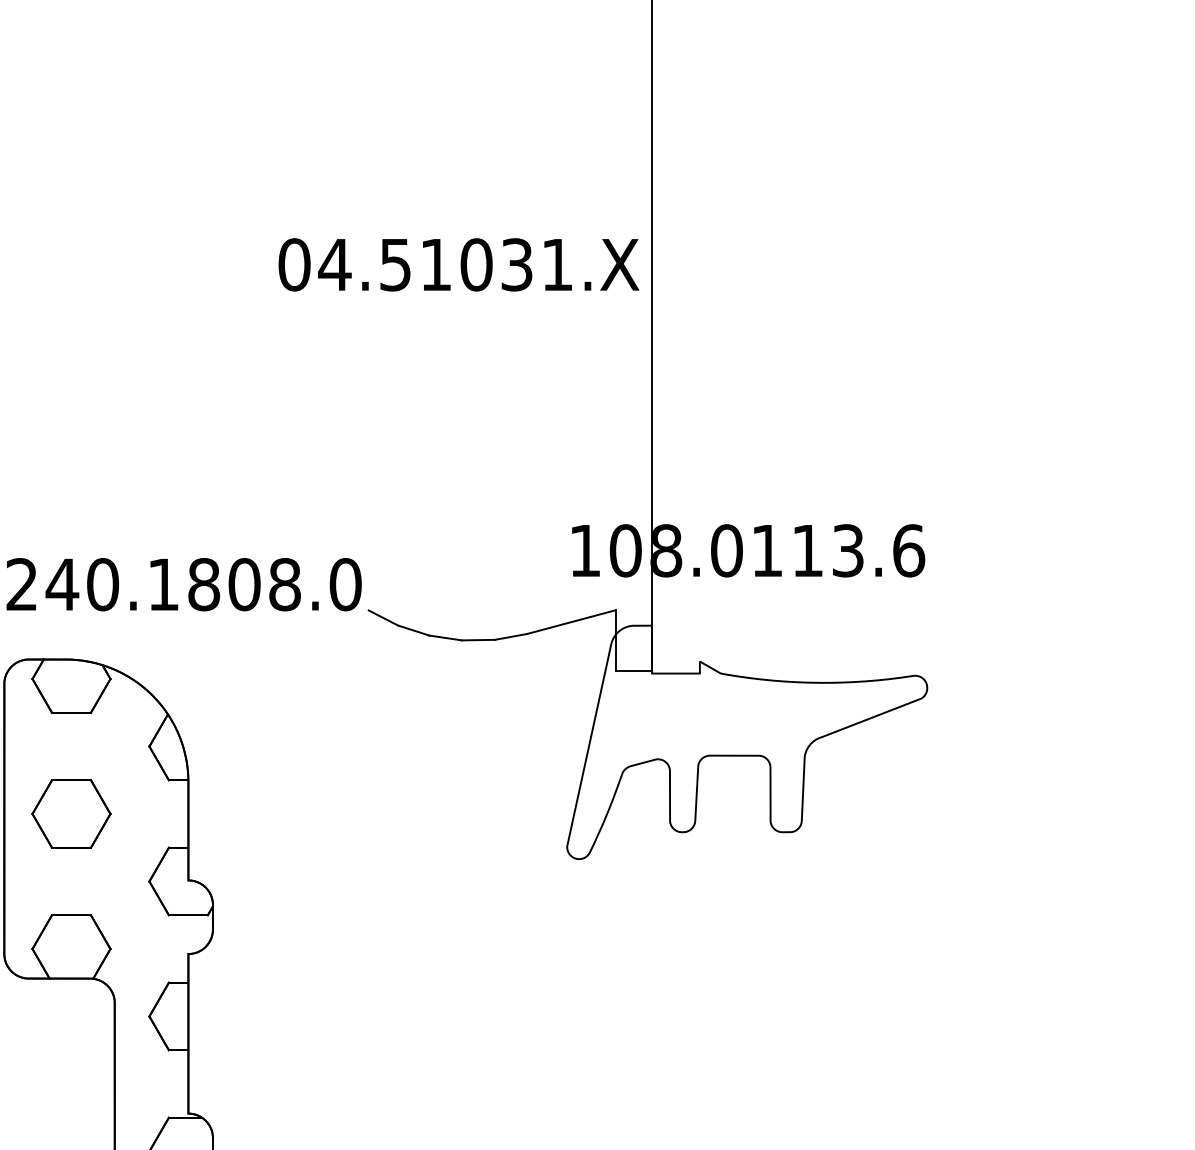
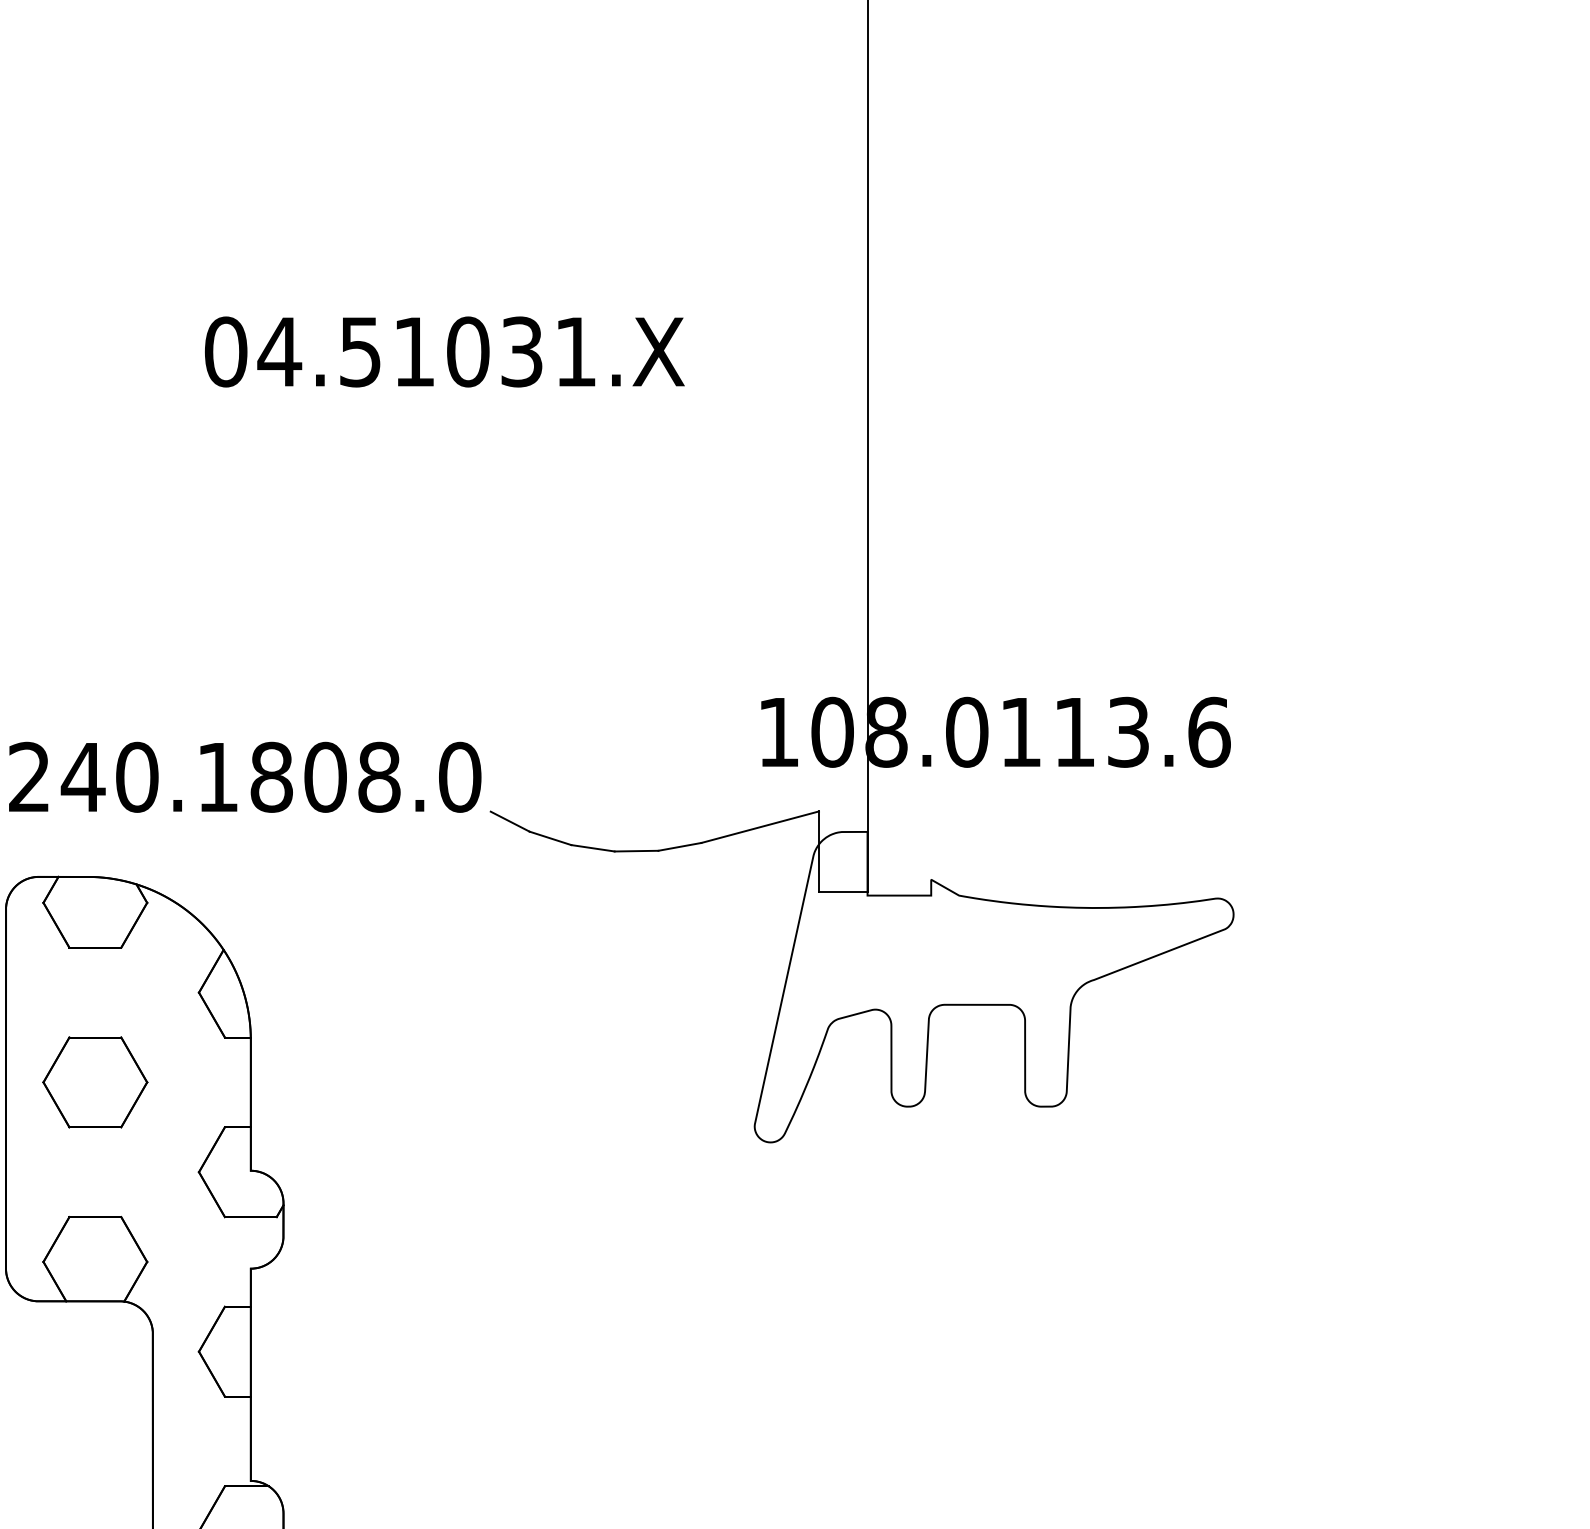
text: (458, 264) -> (444, 351), moved

